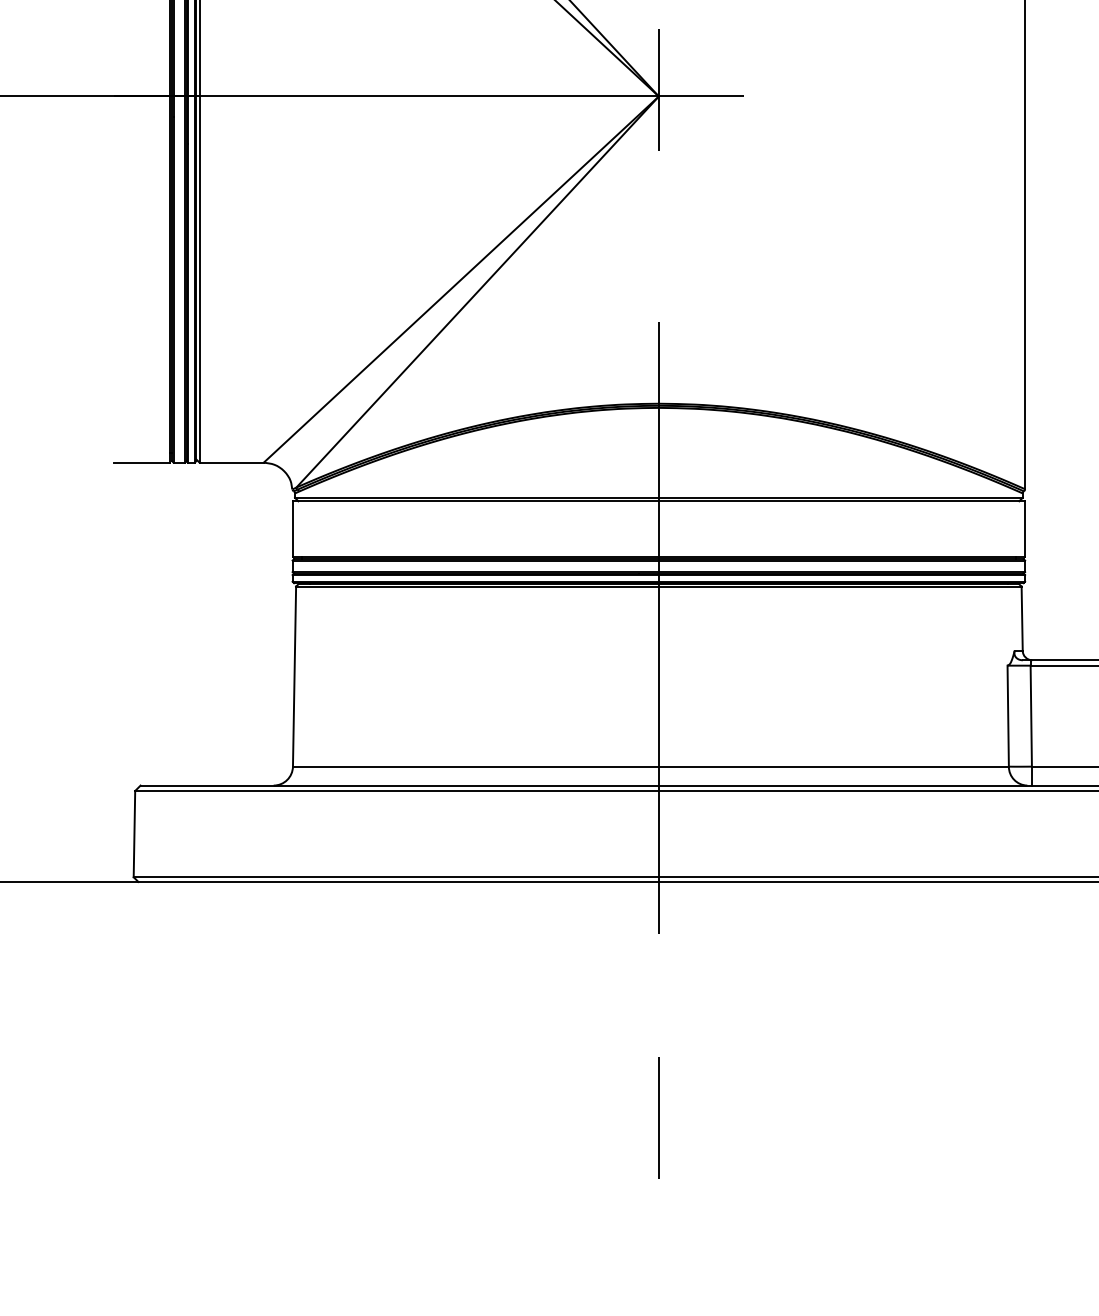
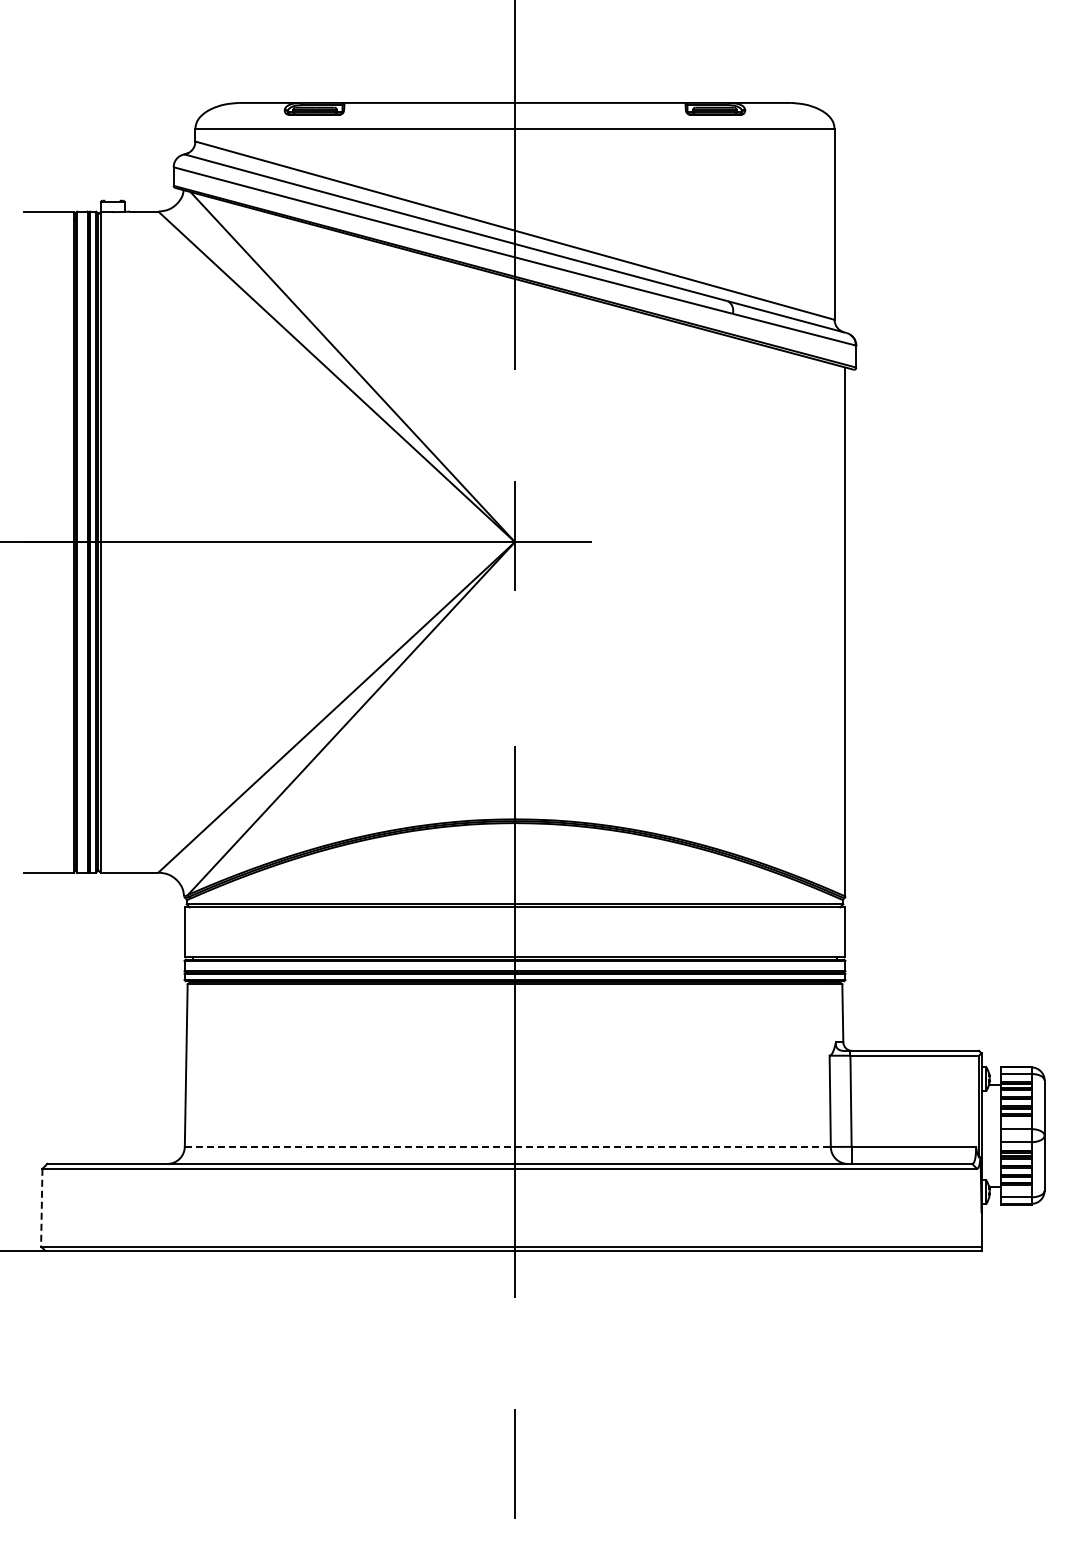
line: (651, 766) -> (508, 1146), solid -> dashed
line: (134, 833) -> (41, 1207), solid -> dashed

